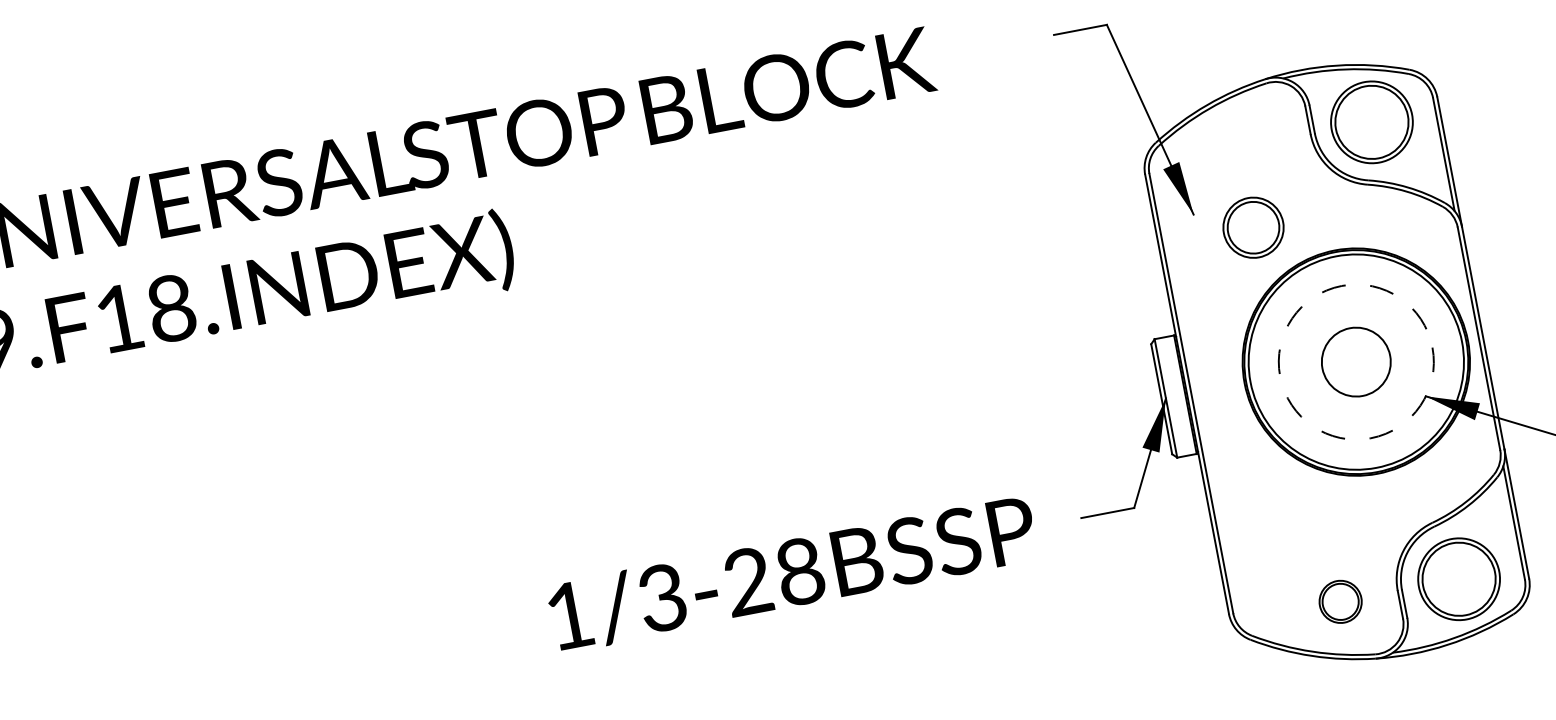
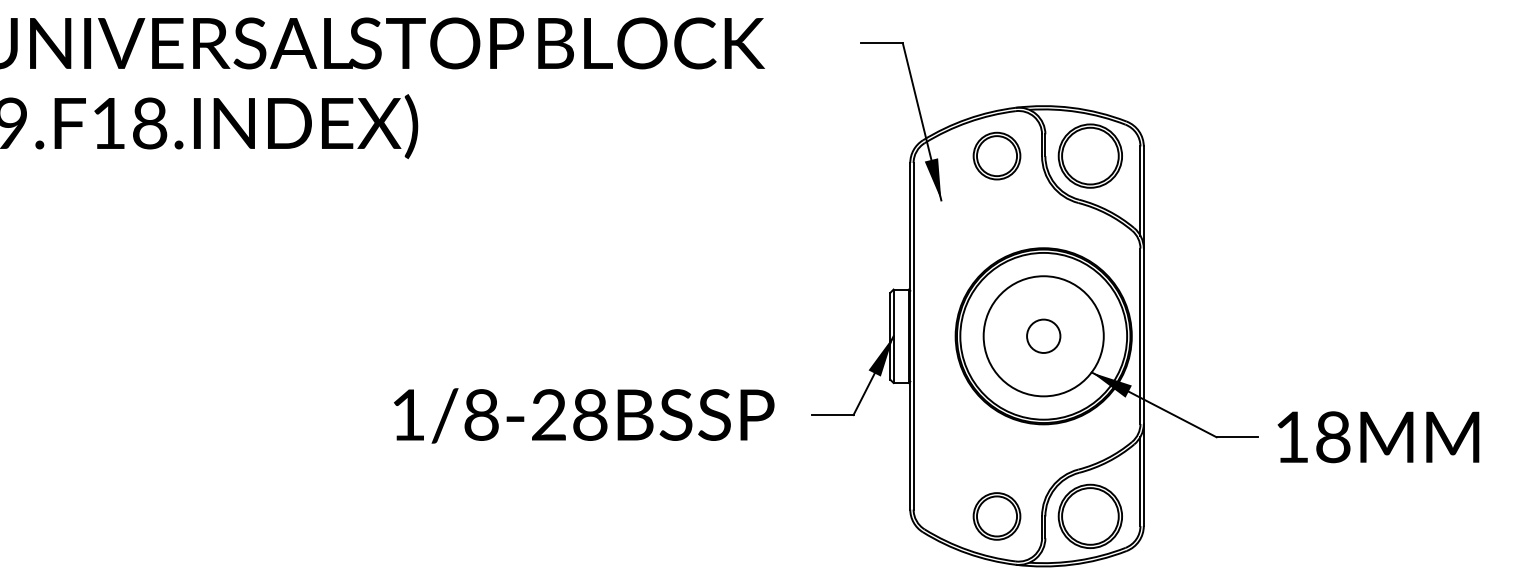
part: (1252, 227) -> (996, 155), moved
circle: (1355, 361) -> (1043, 335), size x0.62
circle: (1356, 362) -> (1043, 336), dashed -> solid
text: (662, 597) -> (481, 414), 1/3-28 -> 1/8-28
part: (1340, 602) -> (996, 516), size x1.43

